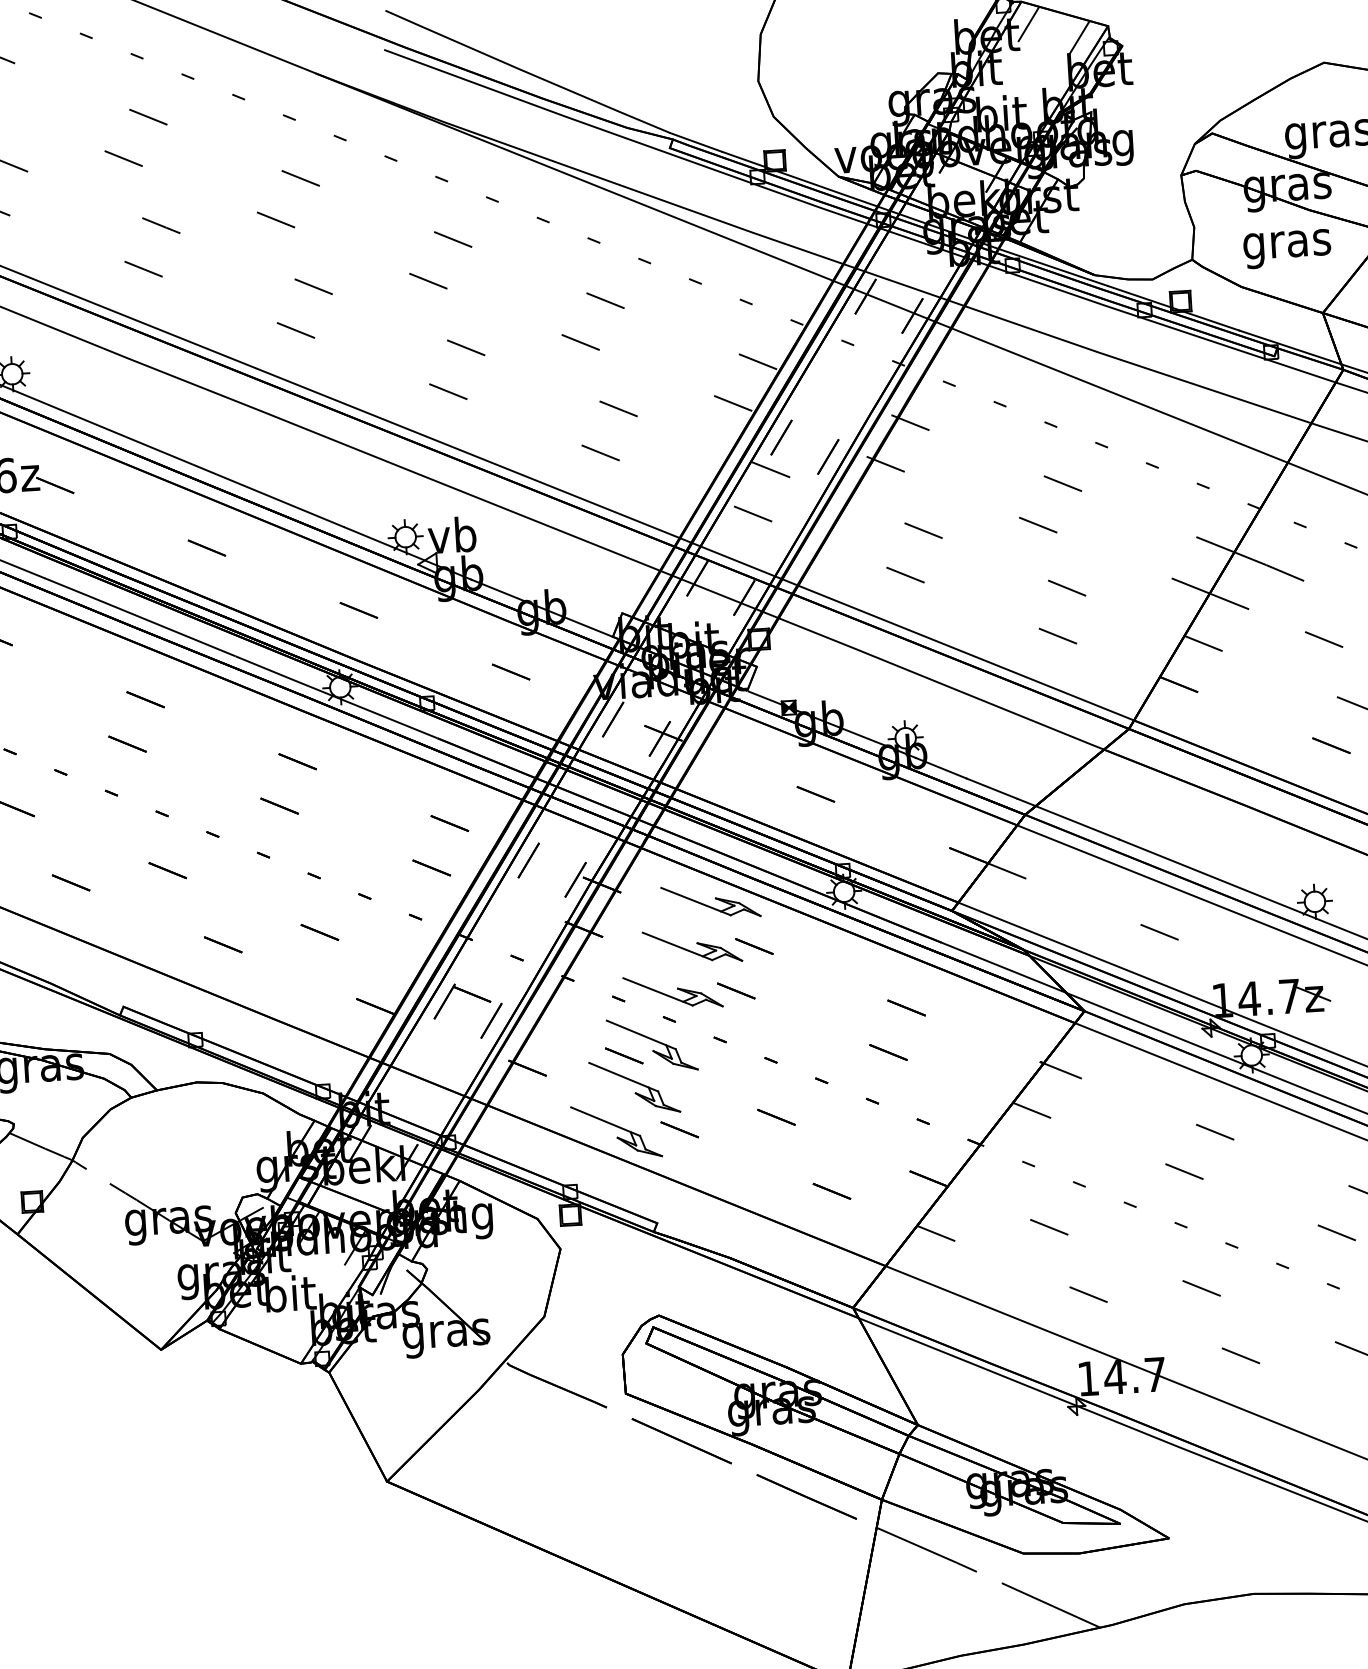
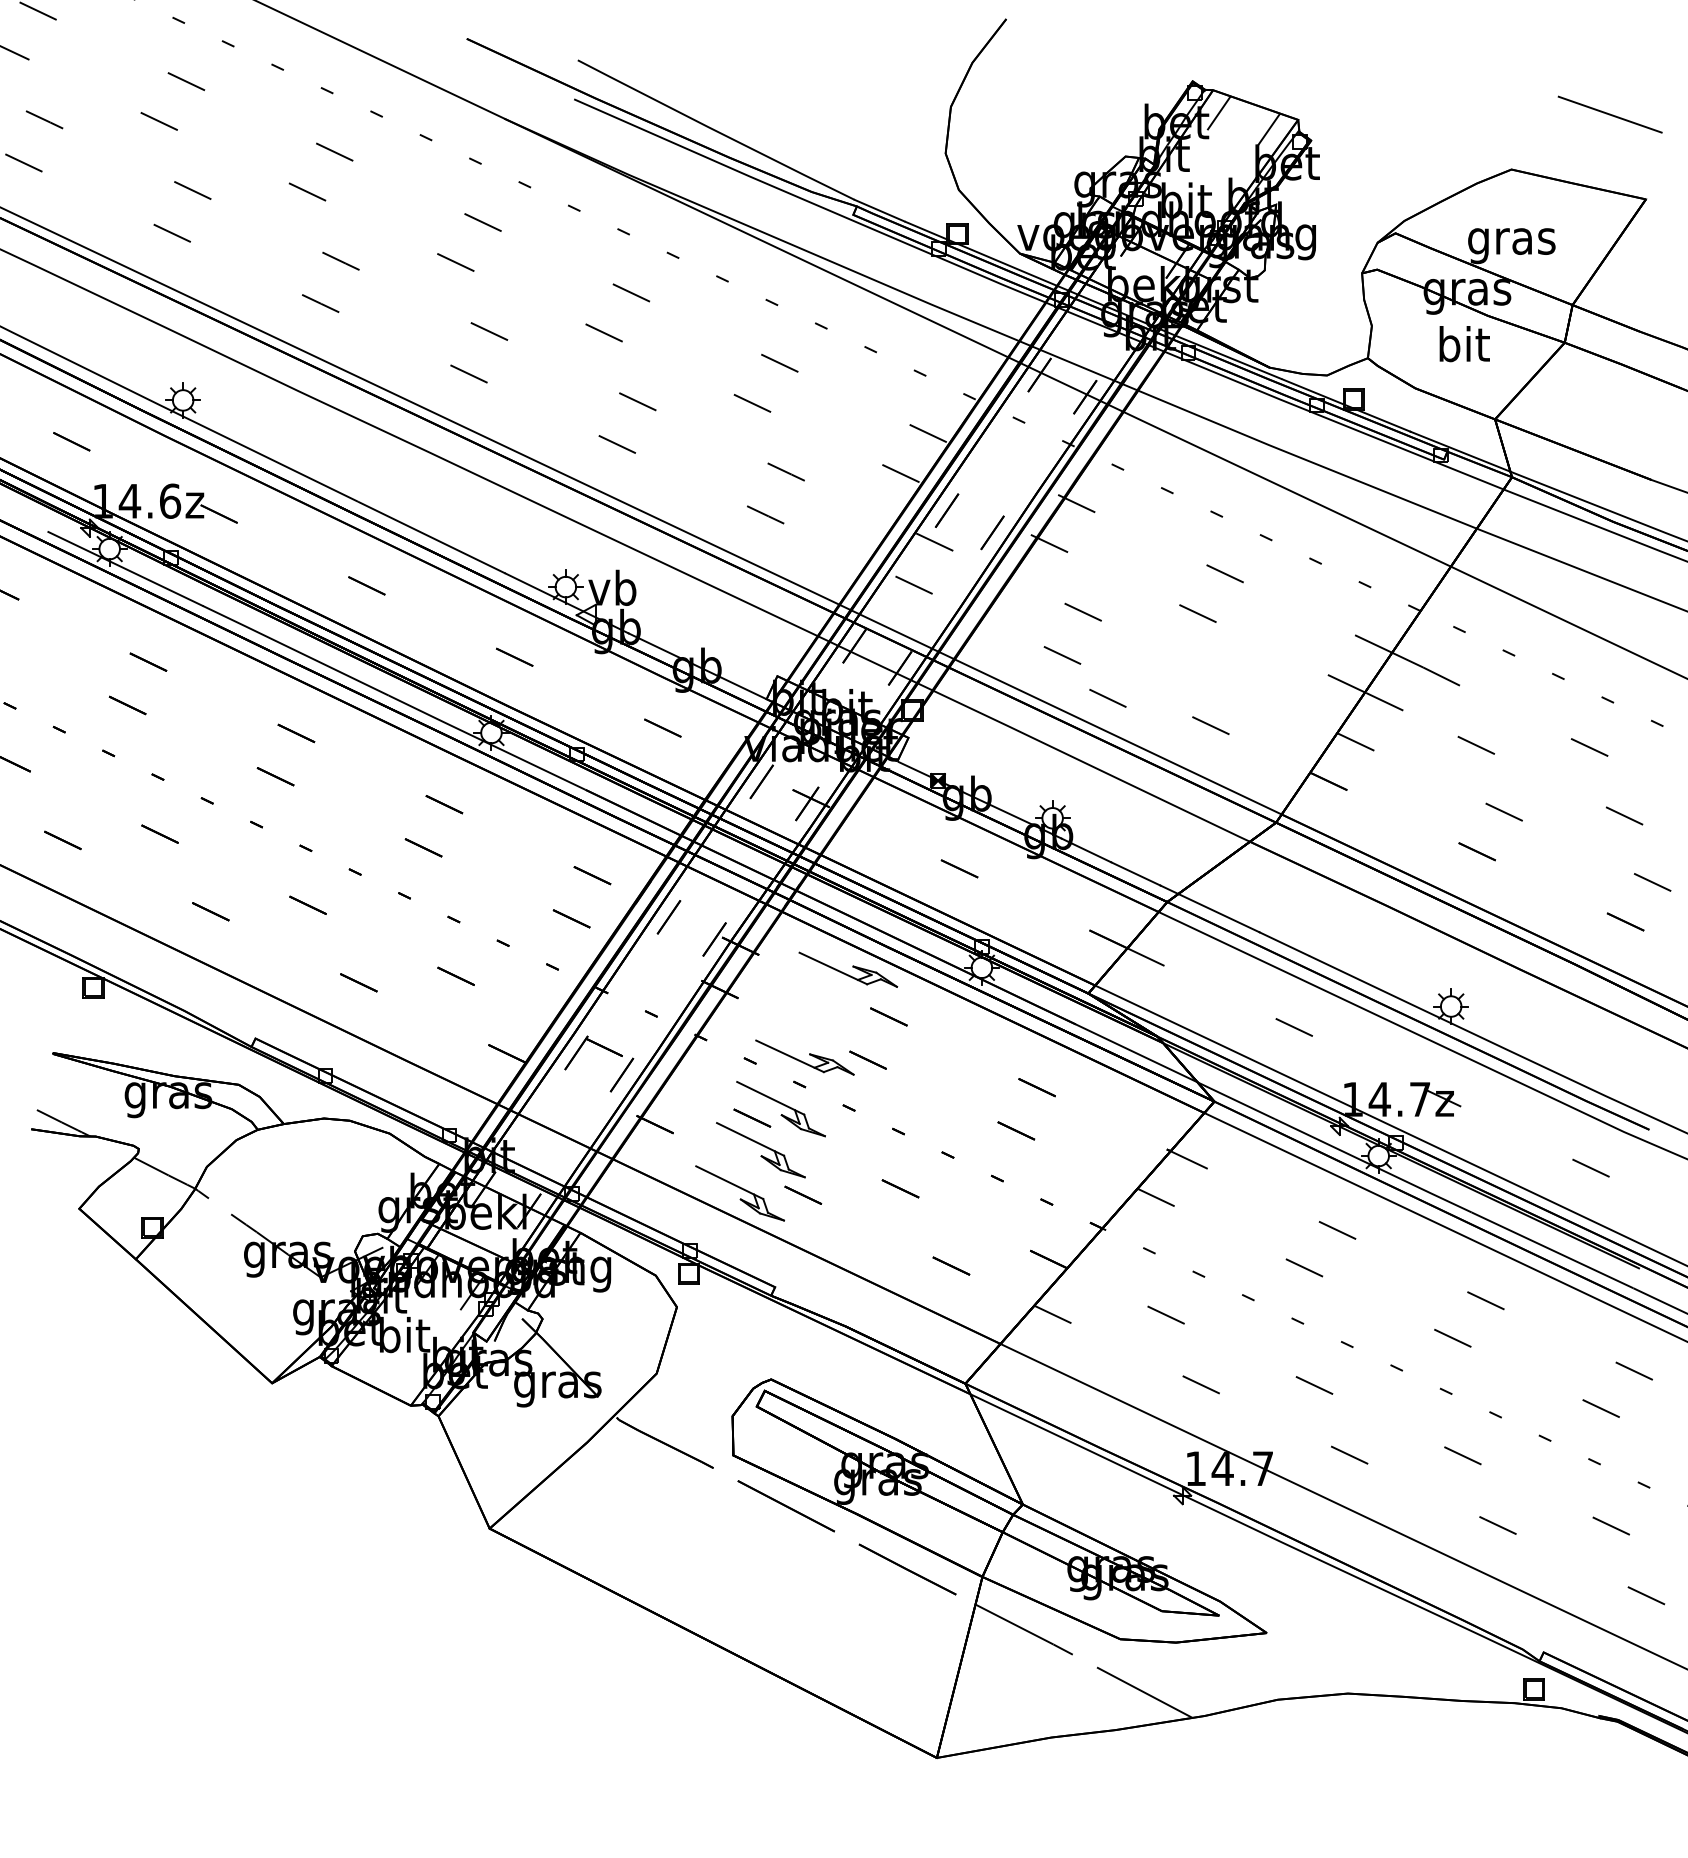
text: (1287, 244) -> (1463, 348), gras -> bit
line: (1066, 588) -> (1107, 698), moved
part: (691, 946) -> (826, 1013), removed

